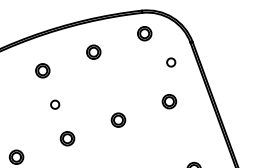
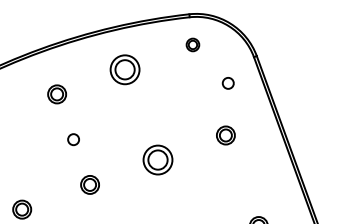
part: (144, 33) -> (192, 44), size x0.7
part: (93, 52) -> (124, 69), size x1.6
part: (118, 120) -> (157, 160), size x1.6

